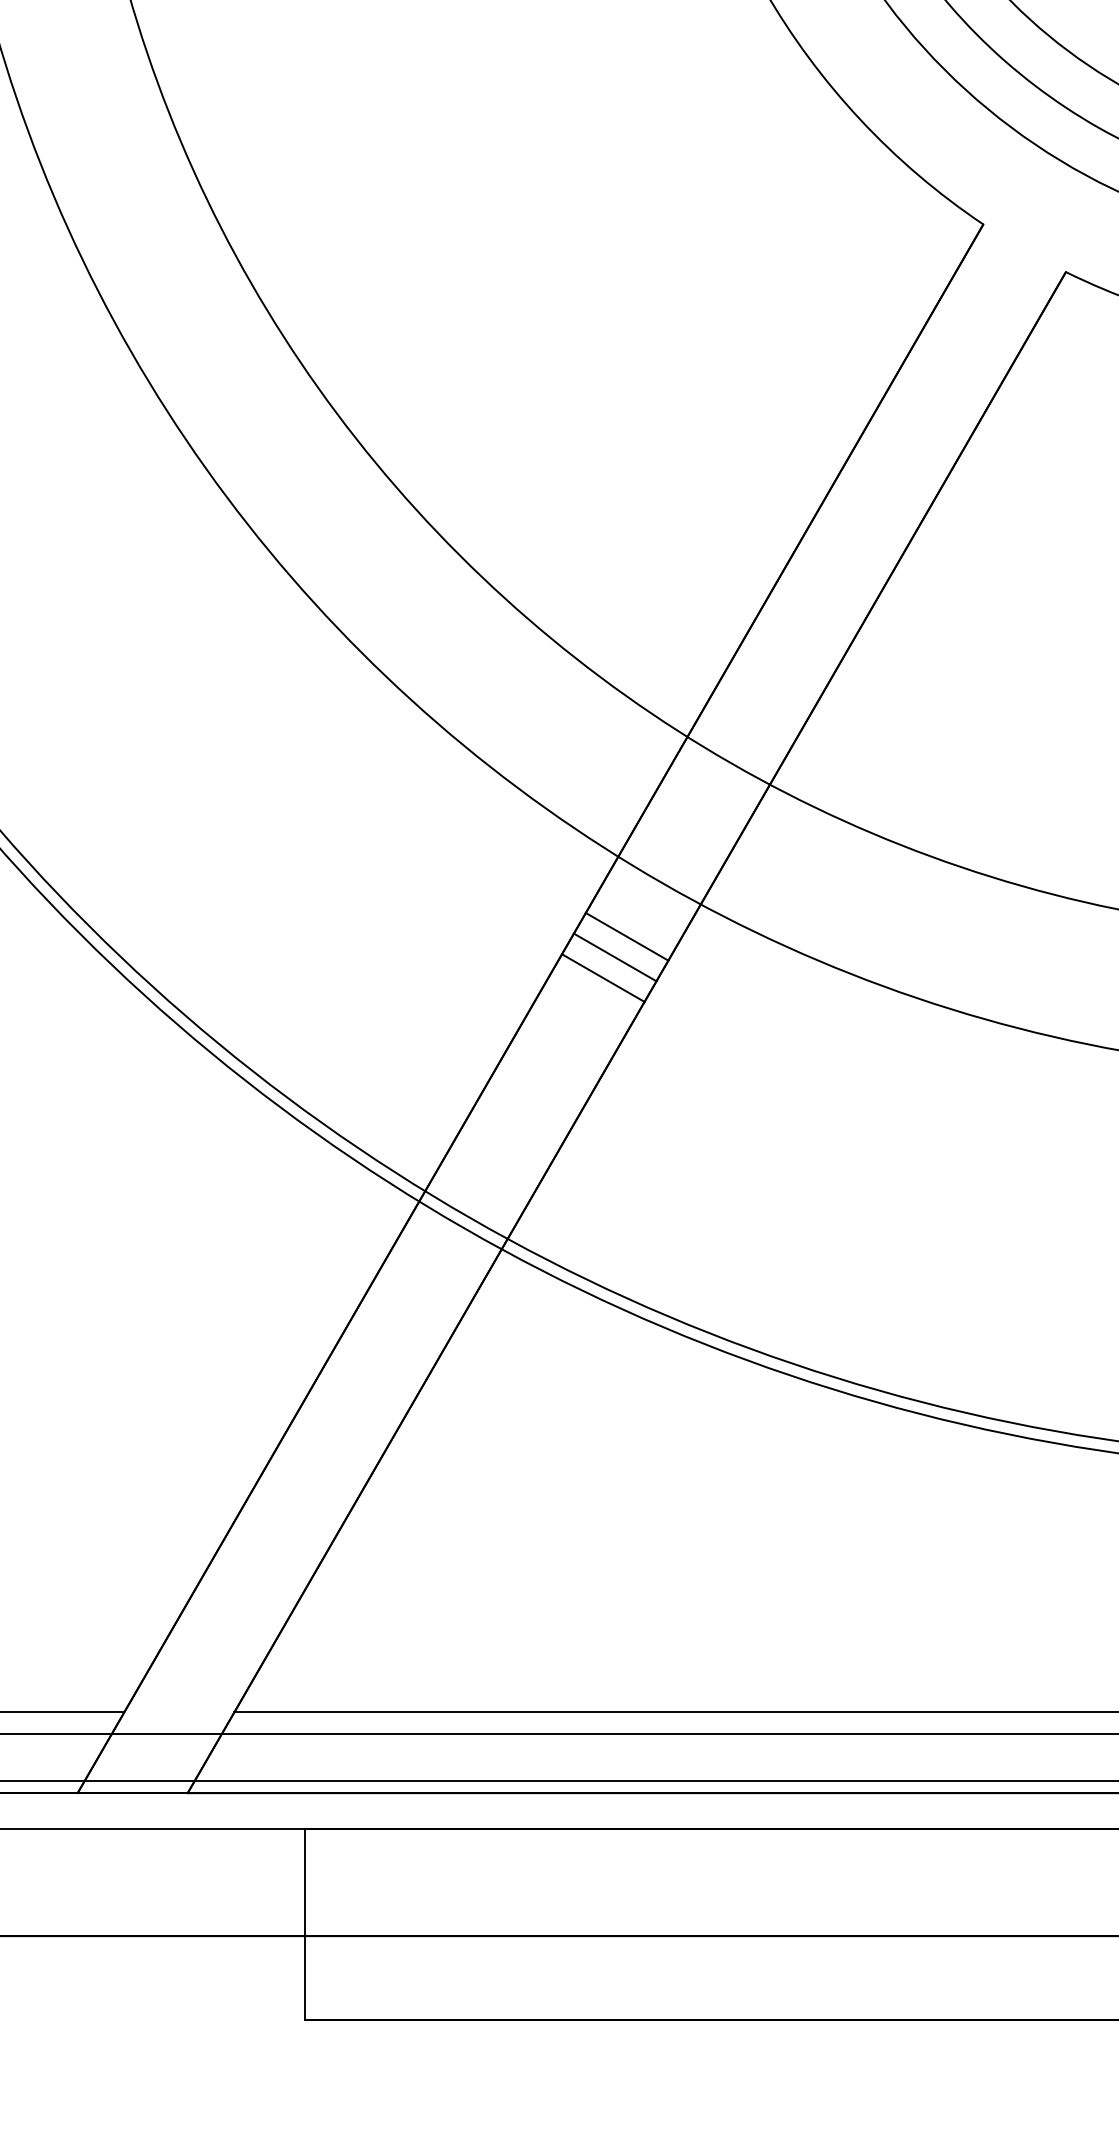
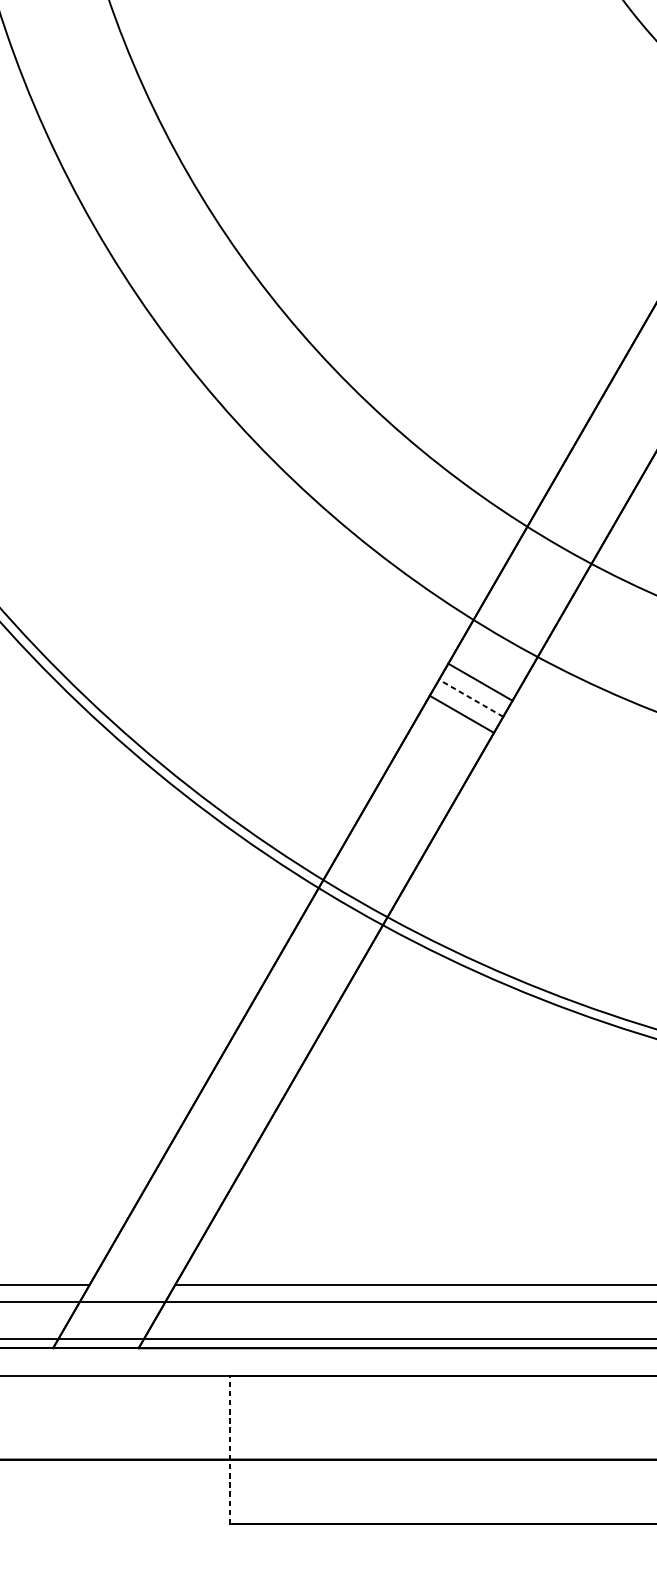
line: (615, 957) -> (471, 698), solid -> dashed
line: (305, 1923) -> (230, 1449), solid -> dashed

